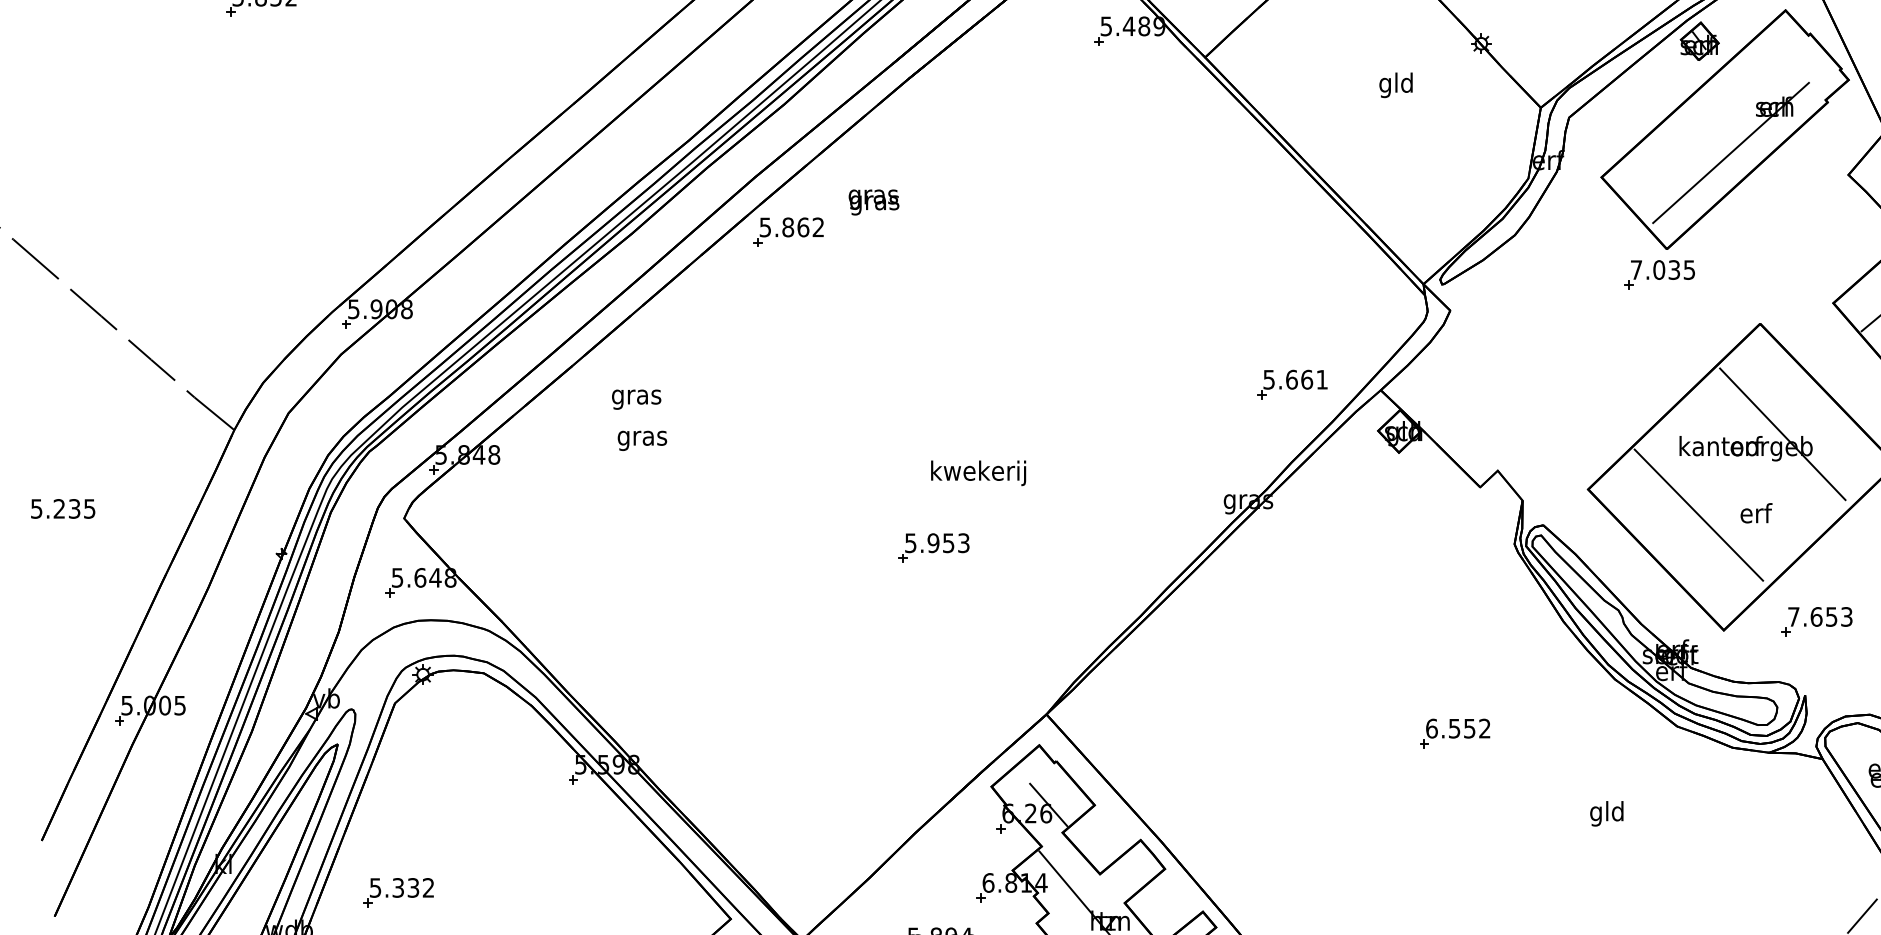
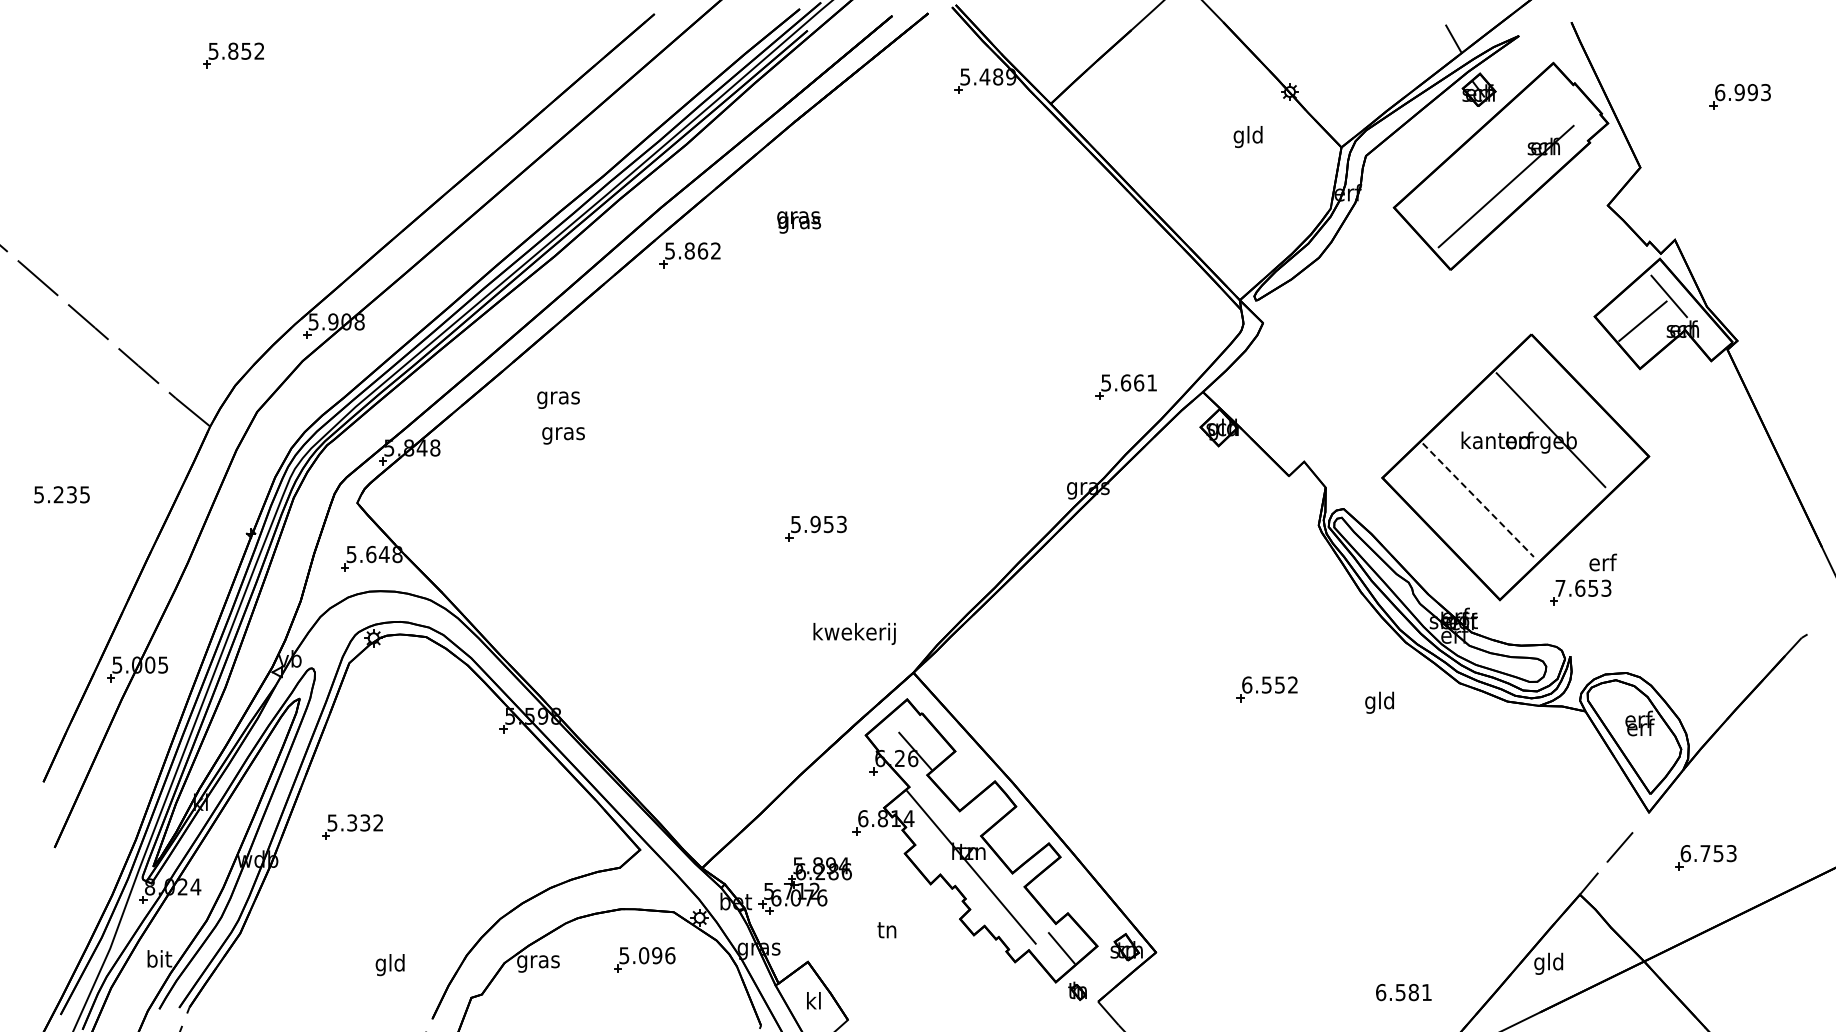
text: (1395, 84) -> (1247, 136), moved
text: (874, 202) -> (799, 222), moved
part: (1658, 274) -> (1443, 291), removed
text: (978, 472) -> (854, 633), moved
text: (1756, 513) -> (1603, 562), moved
line: (1699, 515) -> (1478, 500), solid -> dashed
text: (1606, 813) -> (1379, 702), moved

